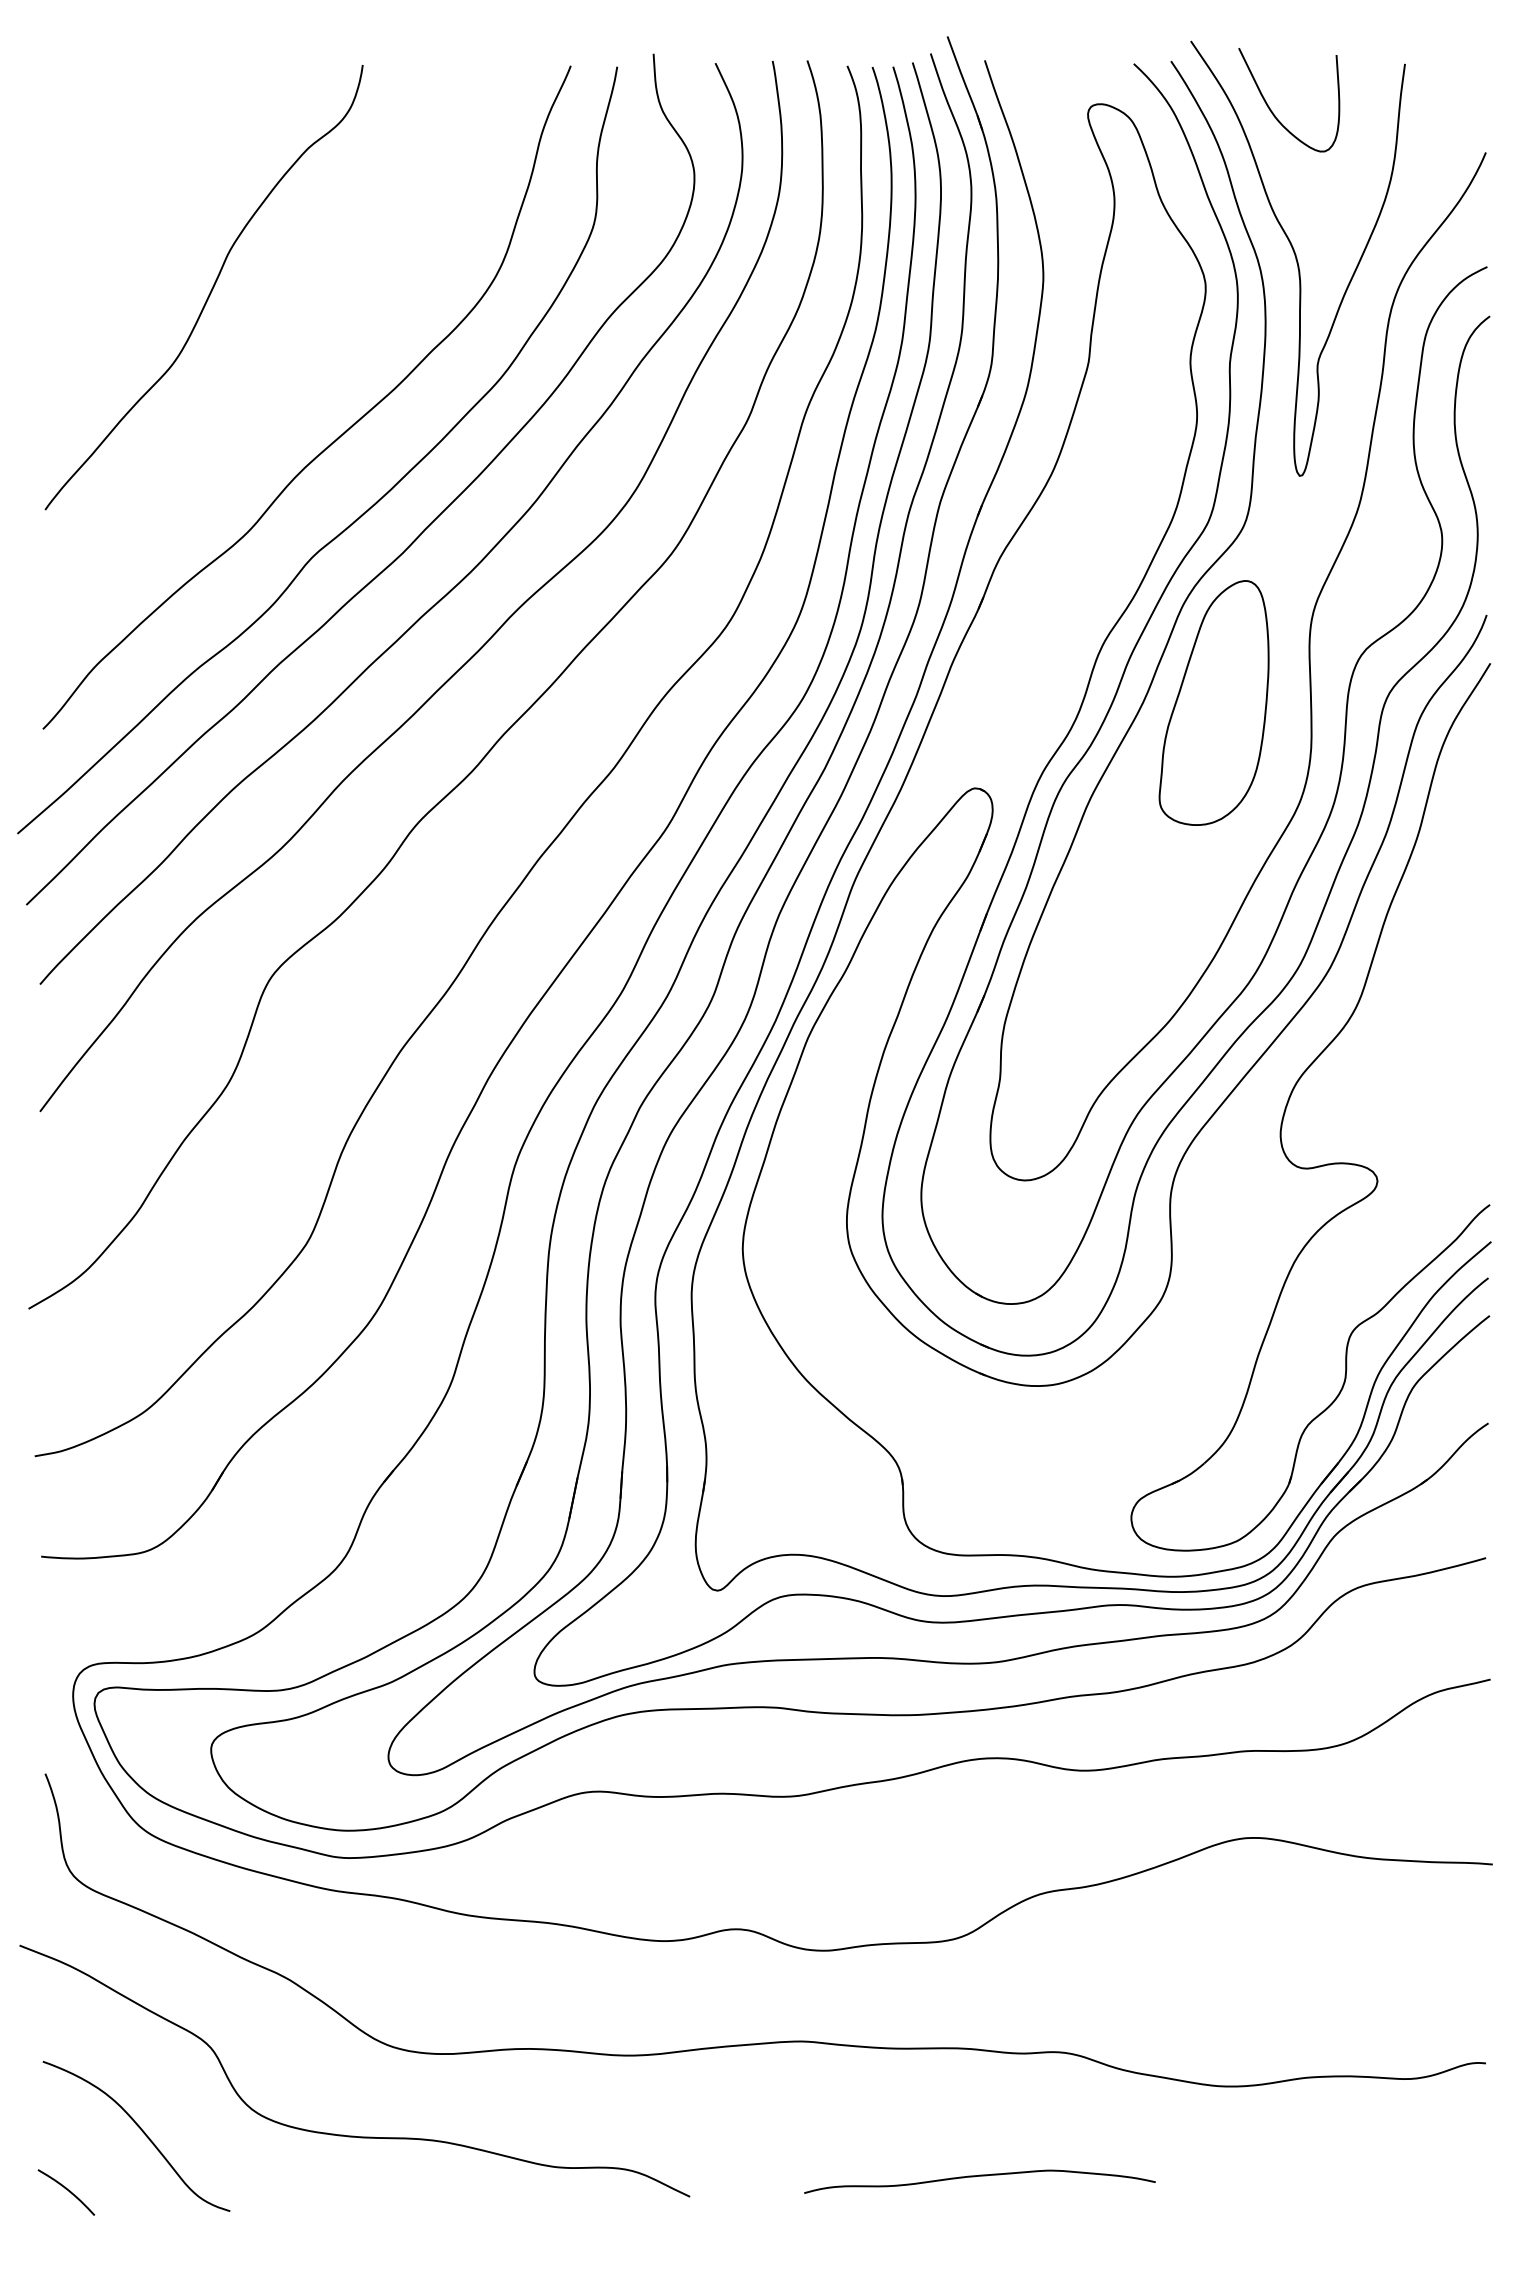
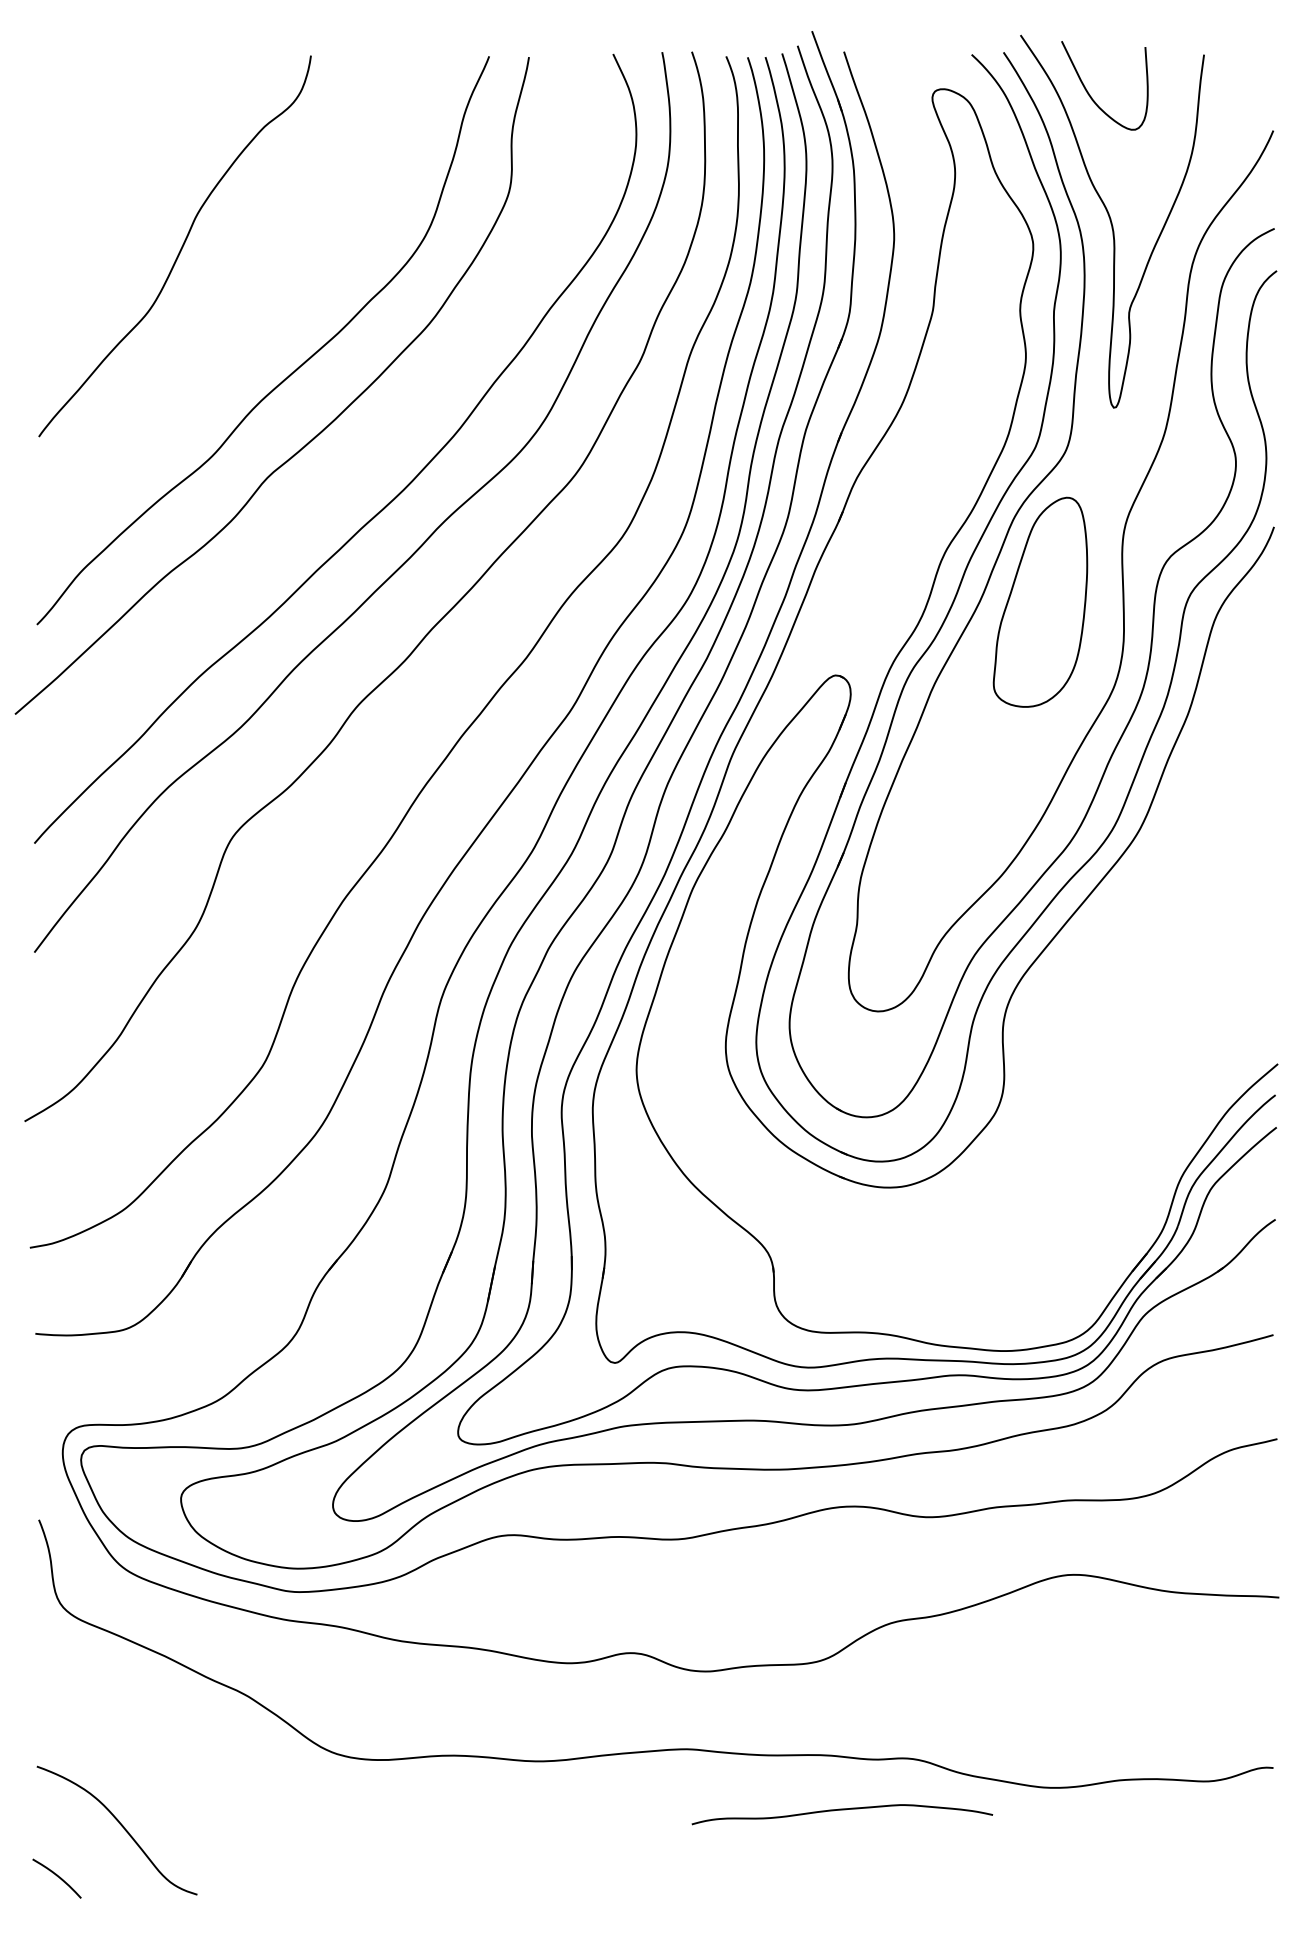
curve: (423, 529) -> (363, 453), removed
part: (1289, 1101) -> (1105, 943), removed
curve: (343, 2134) -> (294, 1828), removed
curve: (979, 2176) -> (842, 1810), moved

